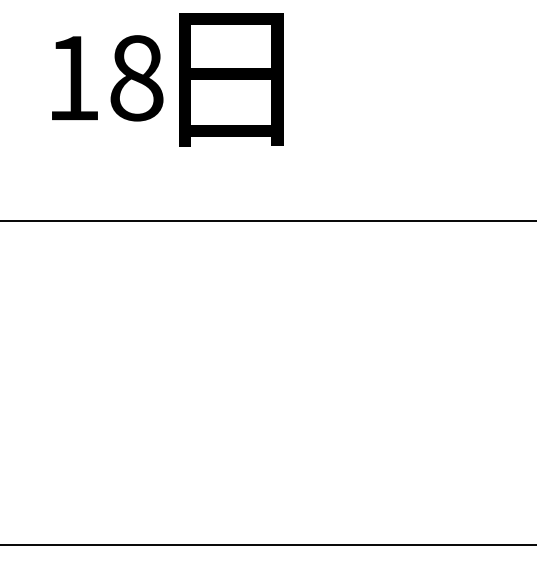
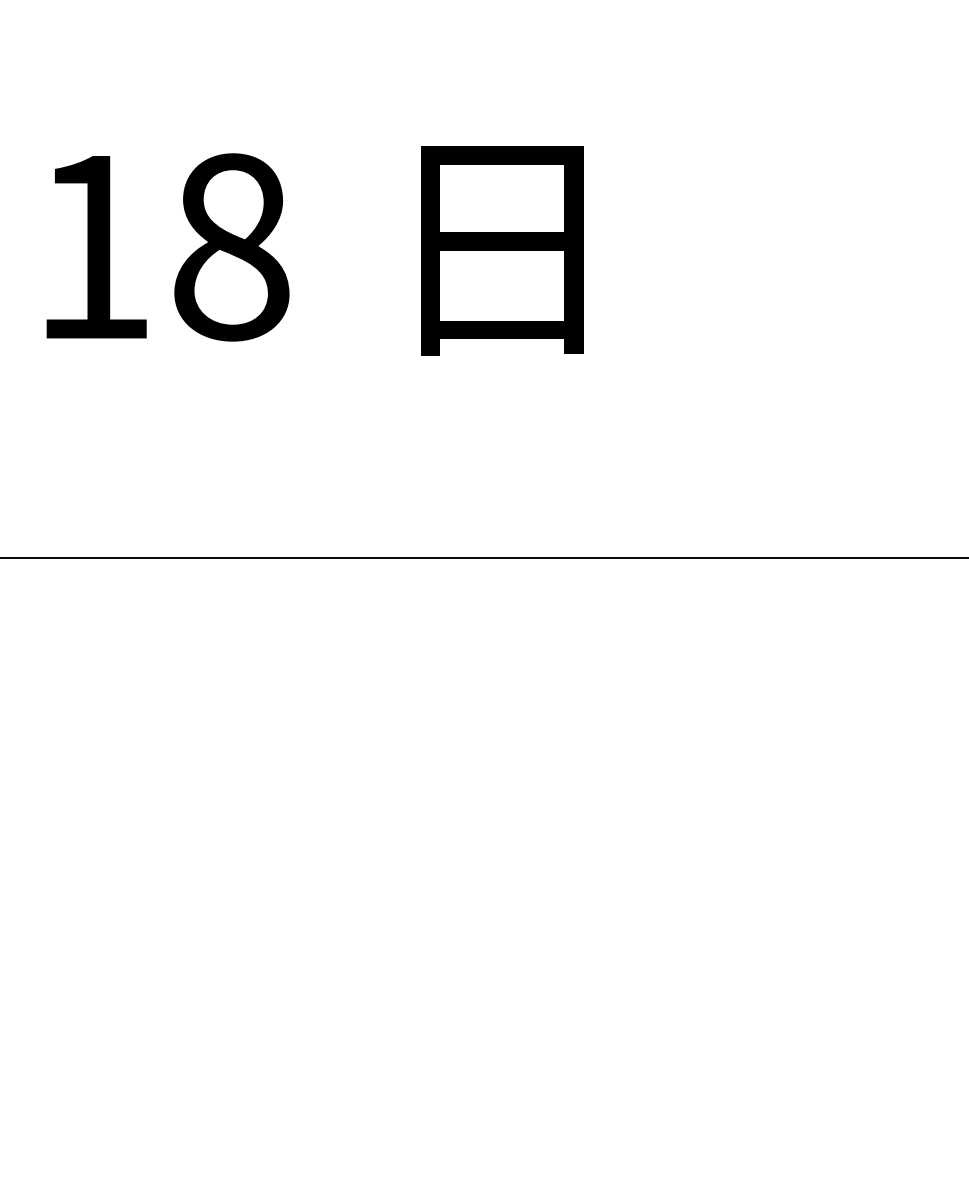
text: (107, 78) -> (167, 247), moved
part: (231, 79) -> (502, 249), size x0.71

